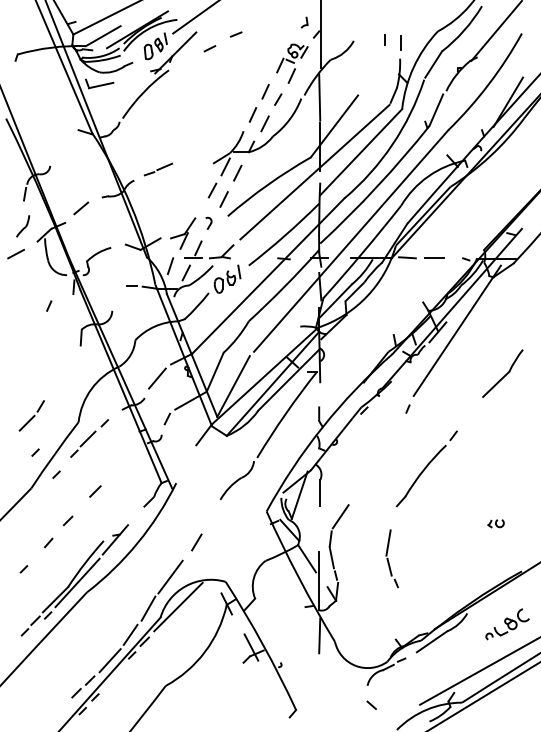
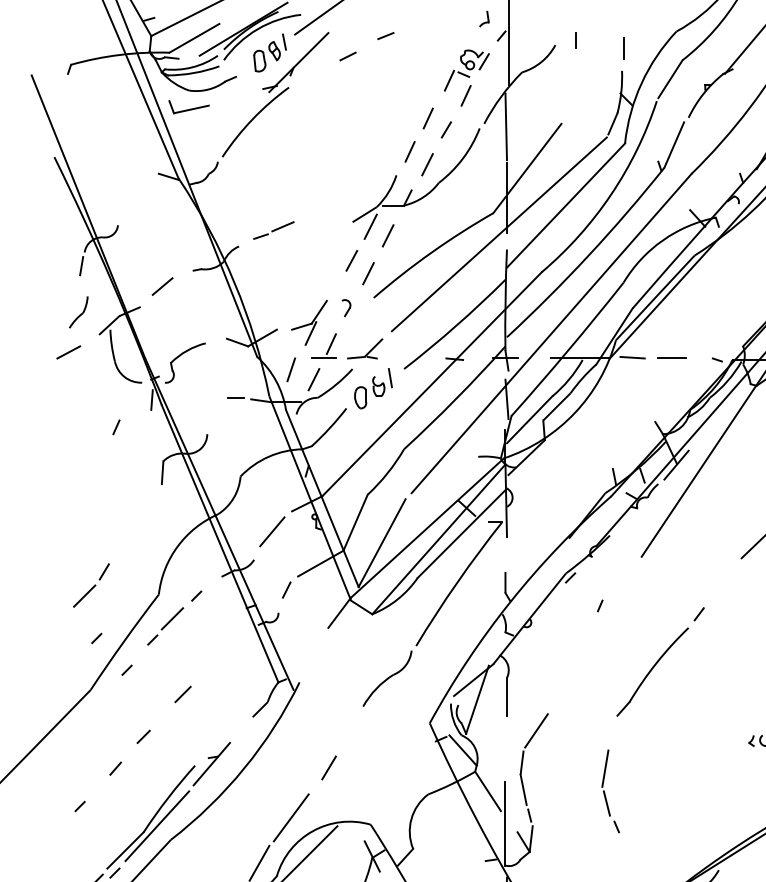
line: (384, 39) -> (575, 40), moved
line: (407, 408) -> (599, 605), moved

